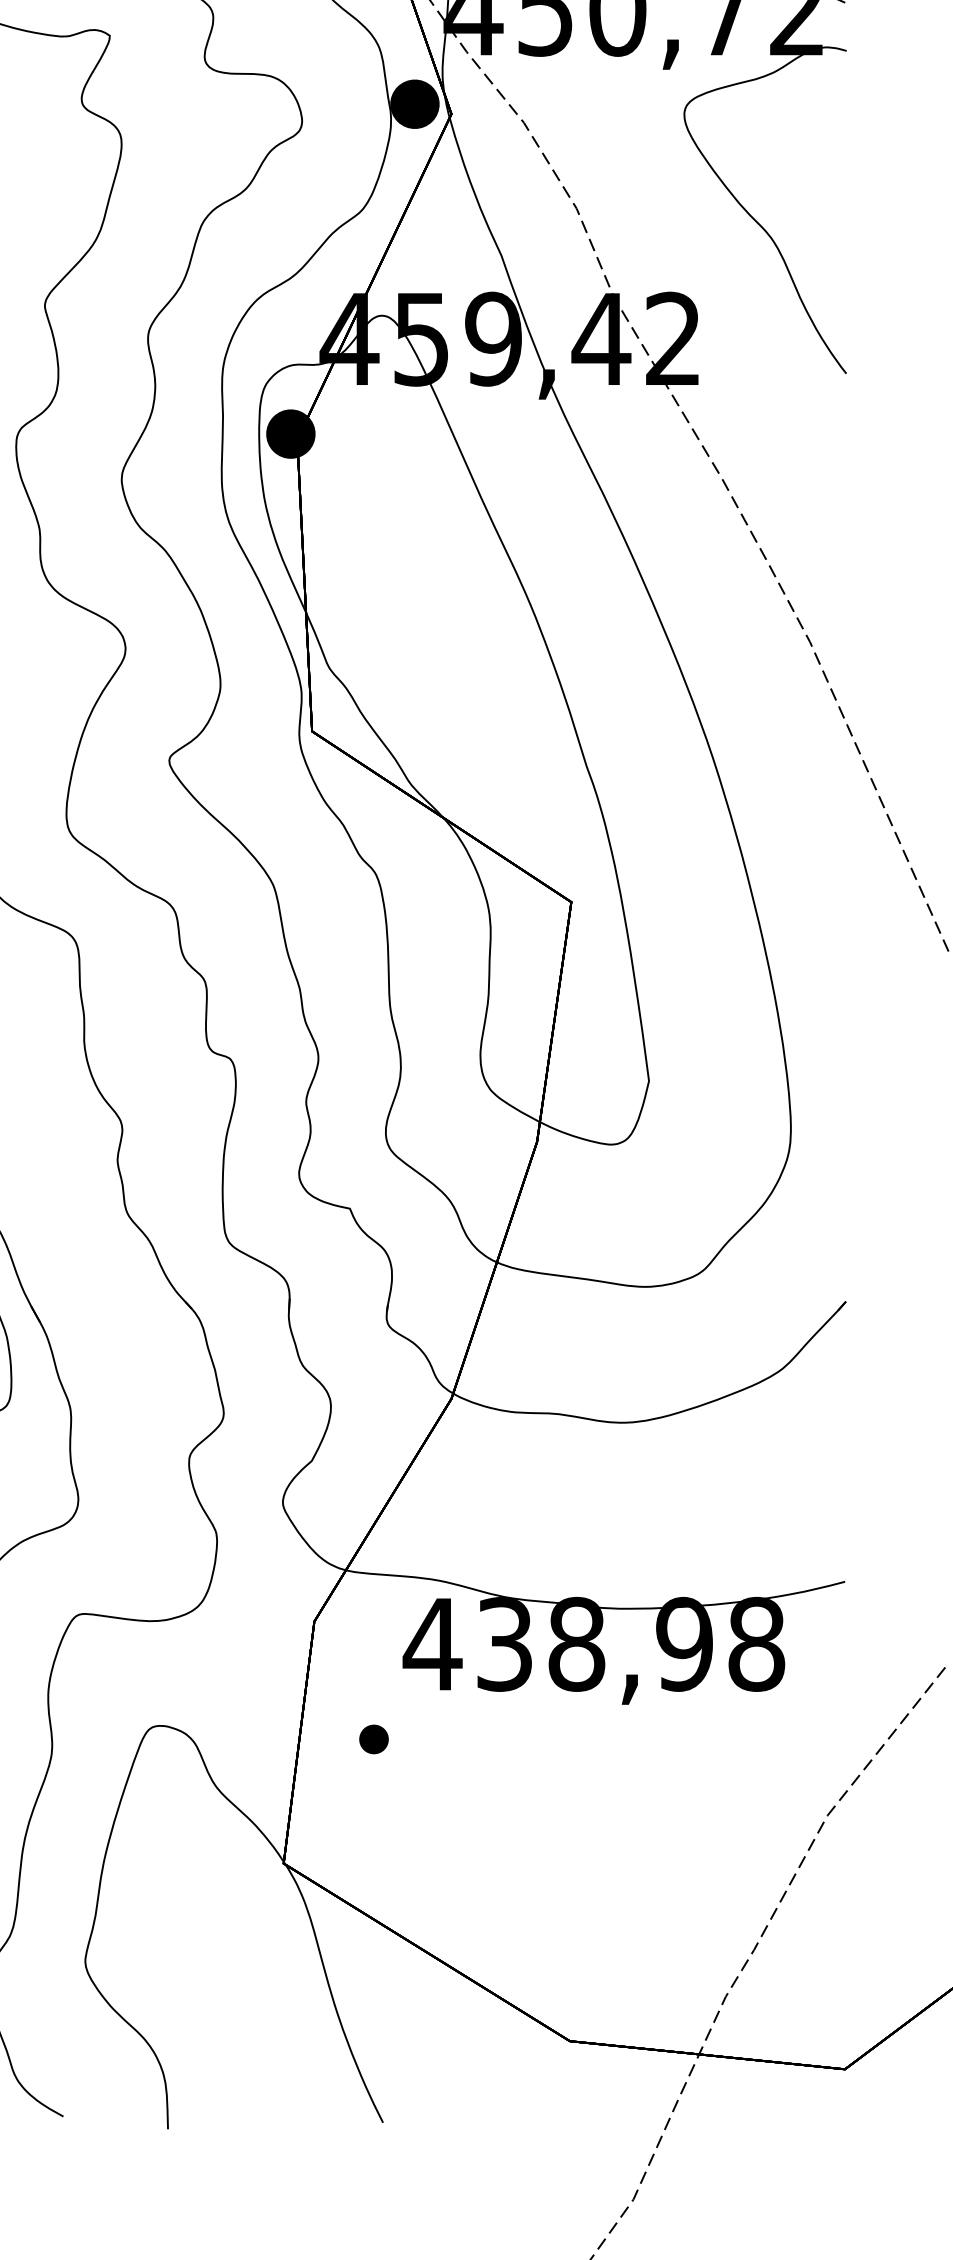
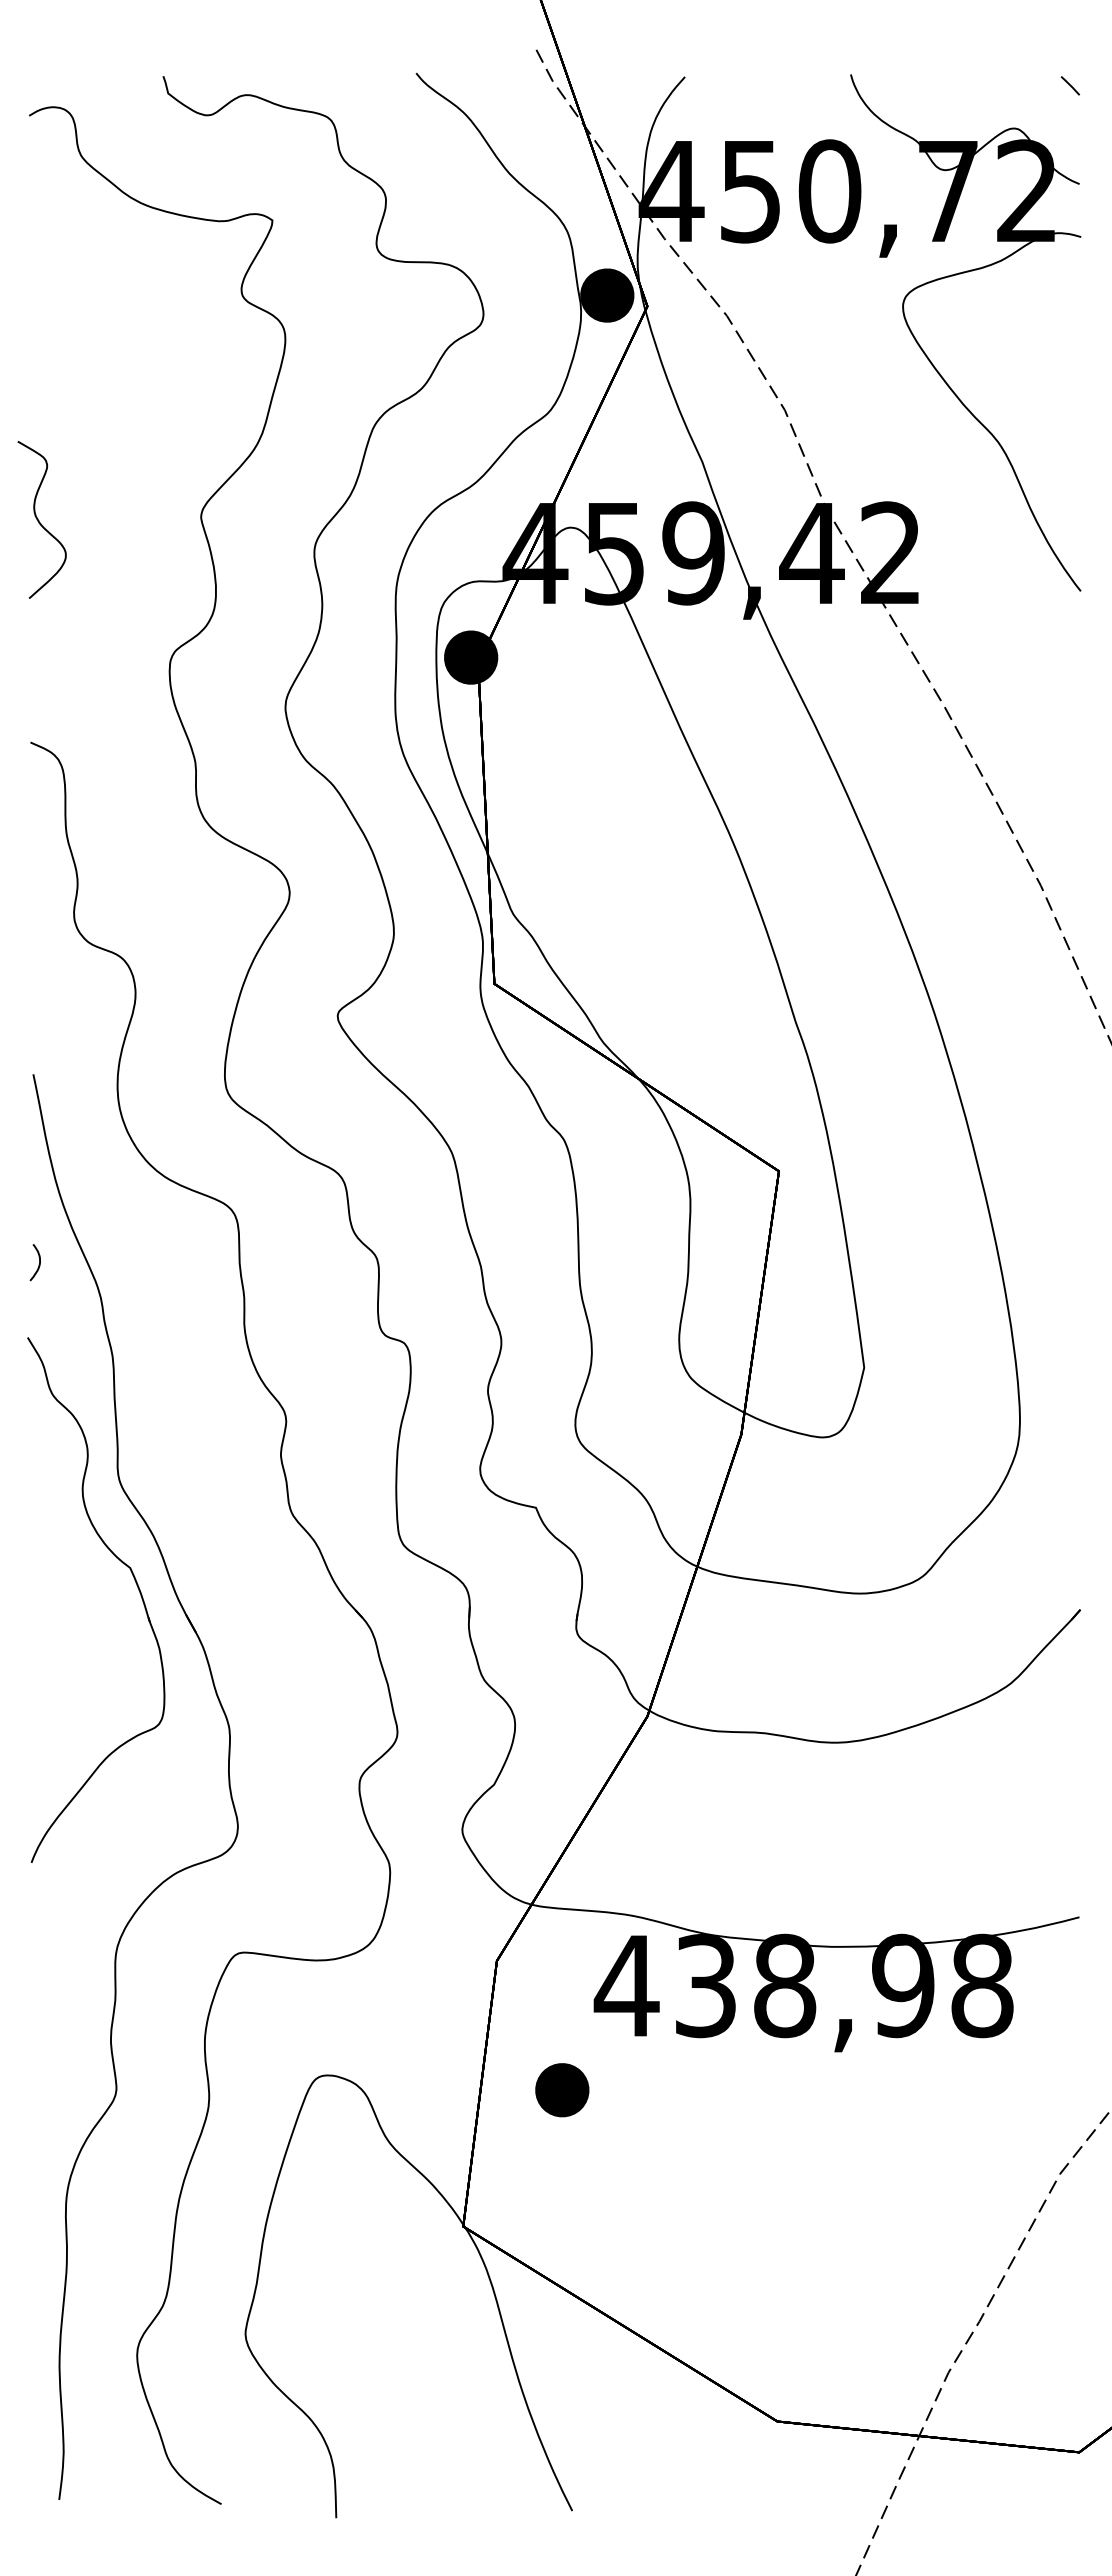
part: (374, 1739) -> (562, 2090), size x1.67

